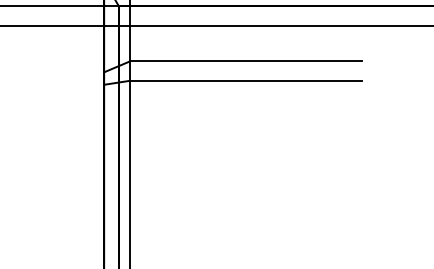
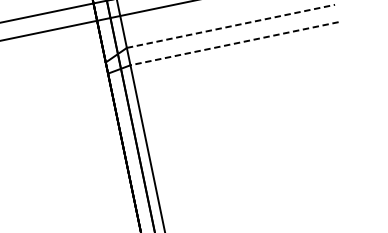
line: (246, 61) -> (231, 26), solid -> dashed
line: (245, 80) -> (233, 43), solid -> dashed

